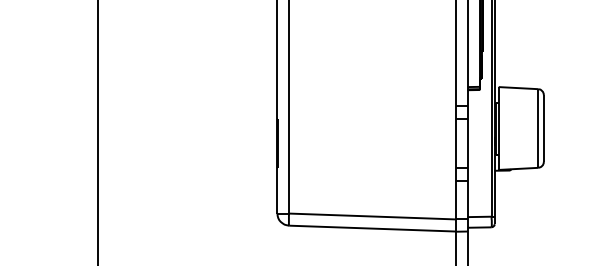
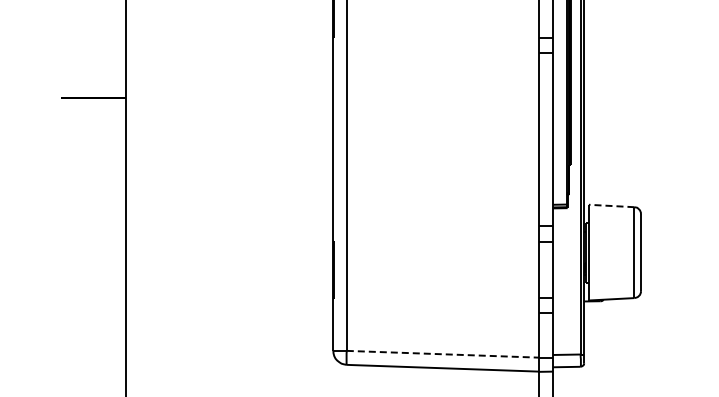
line: (518, 88) -> (611, 206), solid -> dashed
line: (372, 216) -> (443, 354), solid -> dashed

